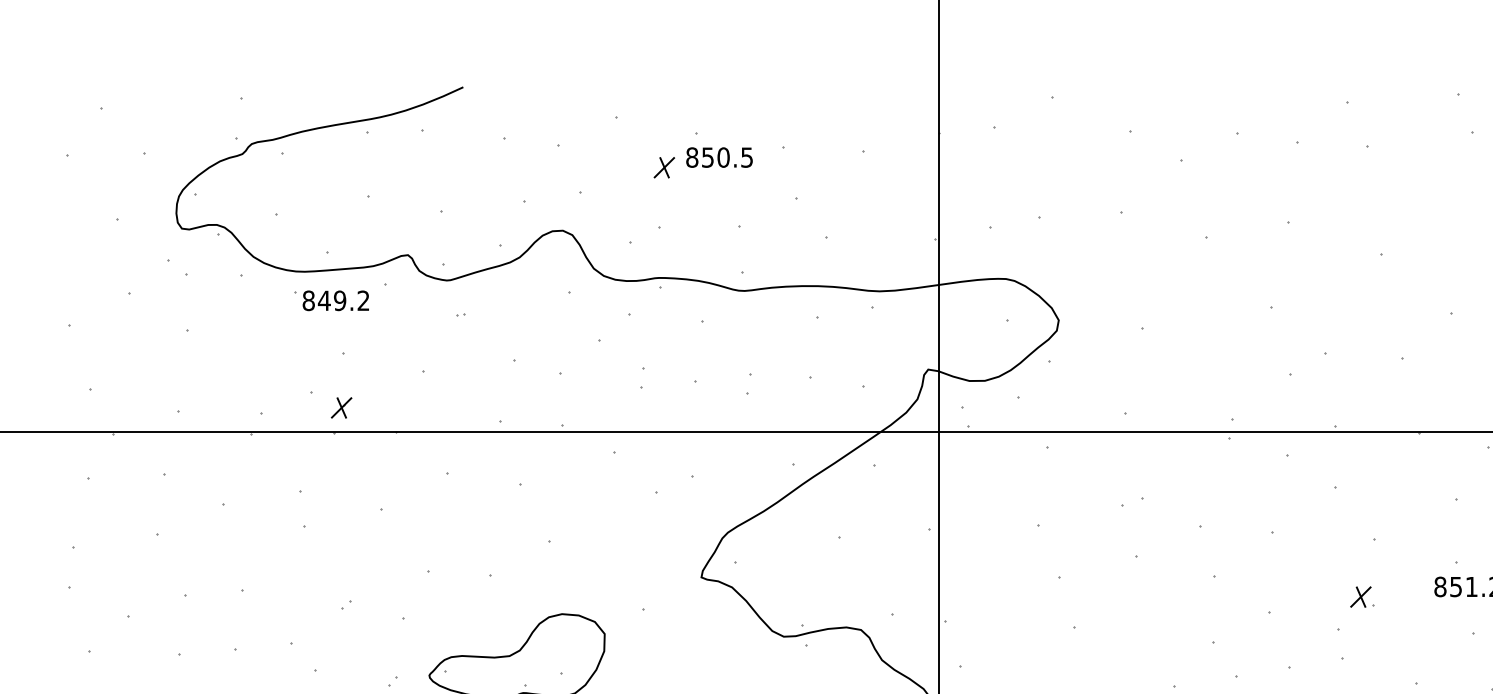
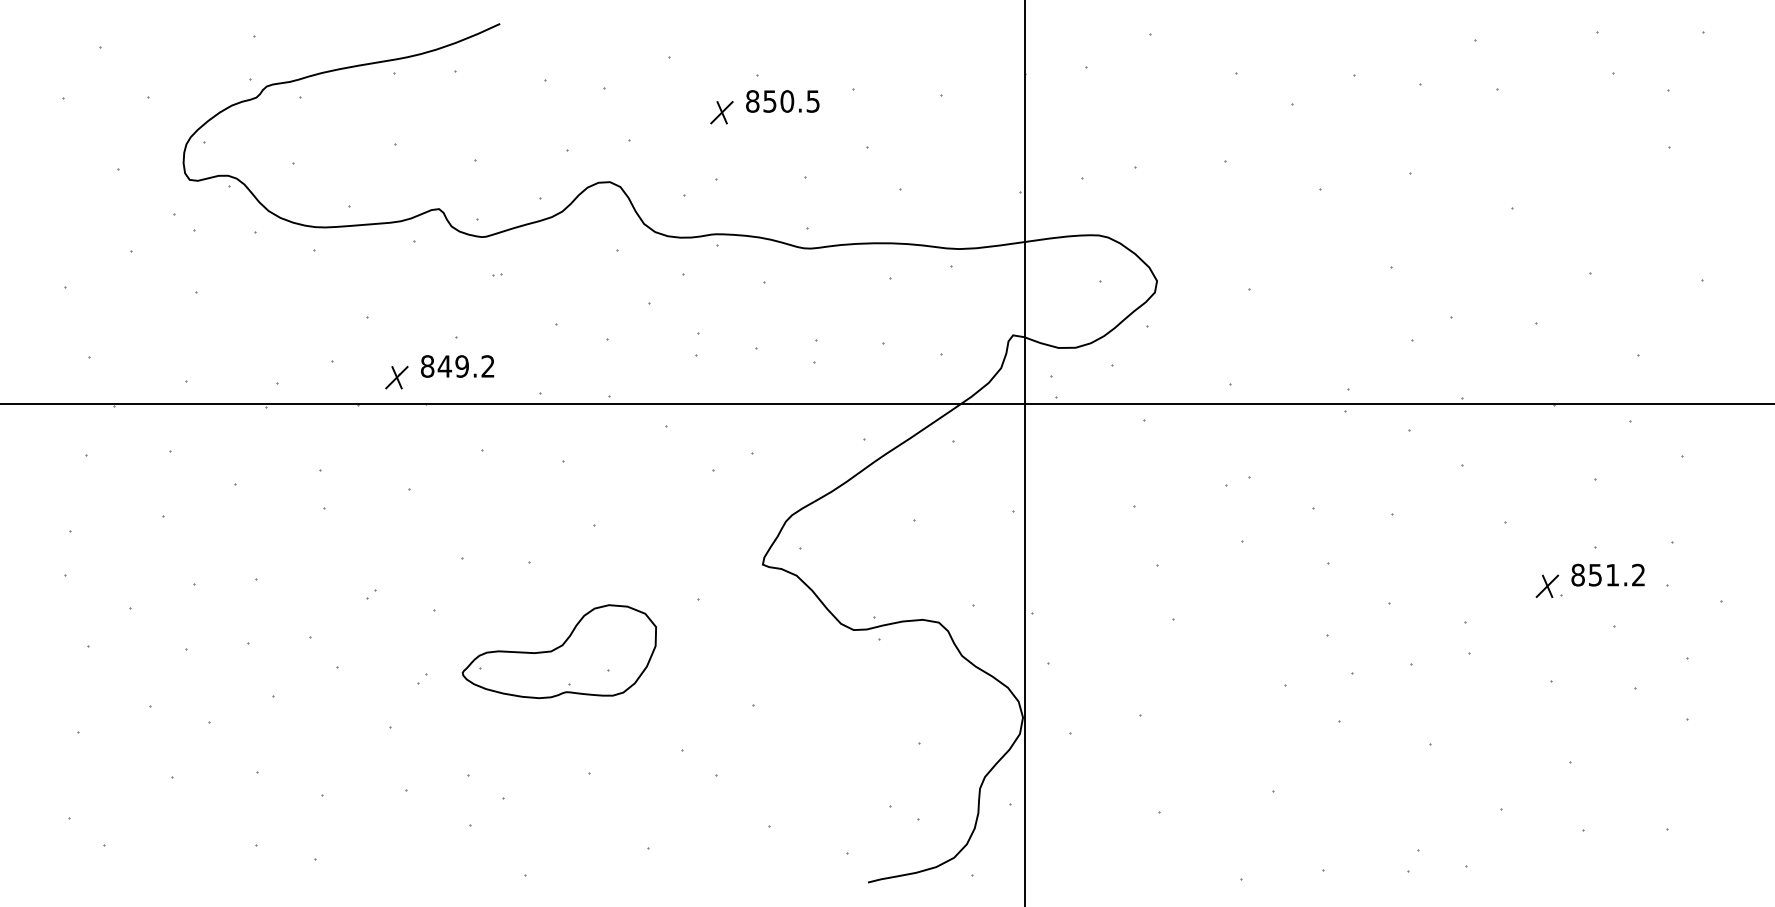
text: (335, 300) -> (457, 366), moved
part: (341, 407) -> (396, 377), moved
part: (1361, 596) -> (1548, 585), moved

